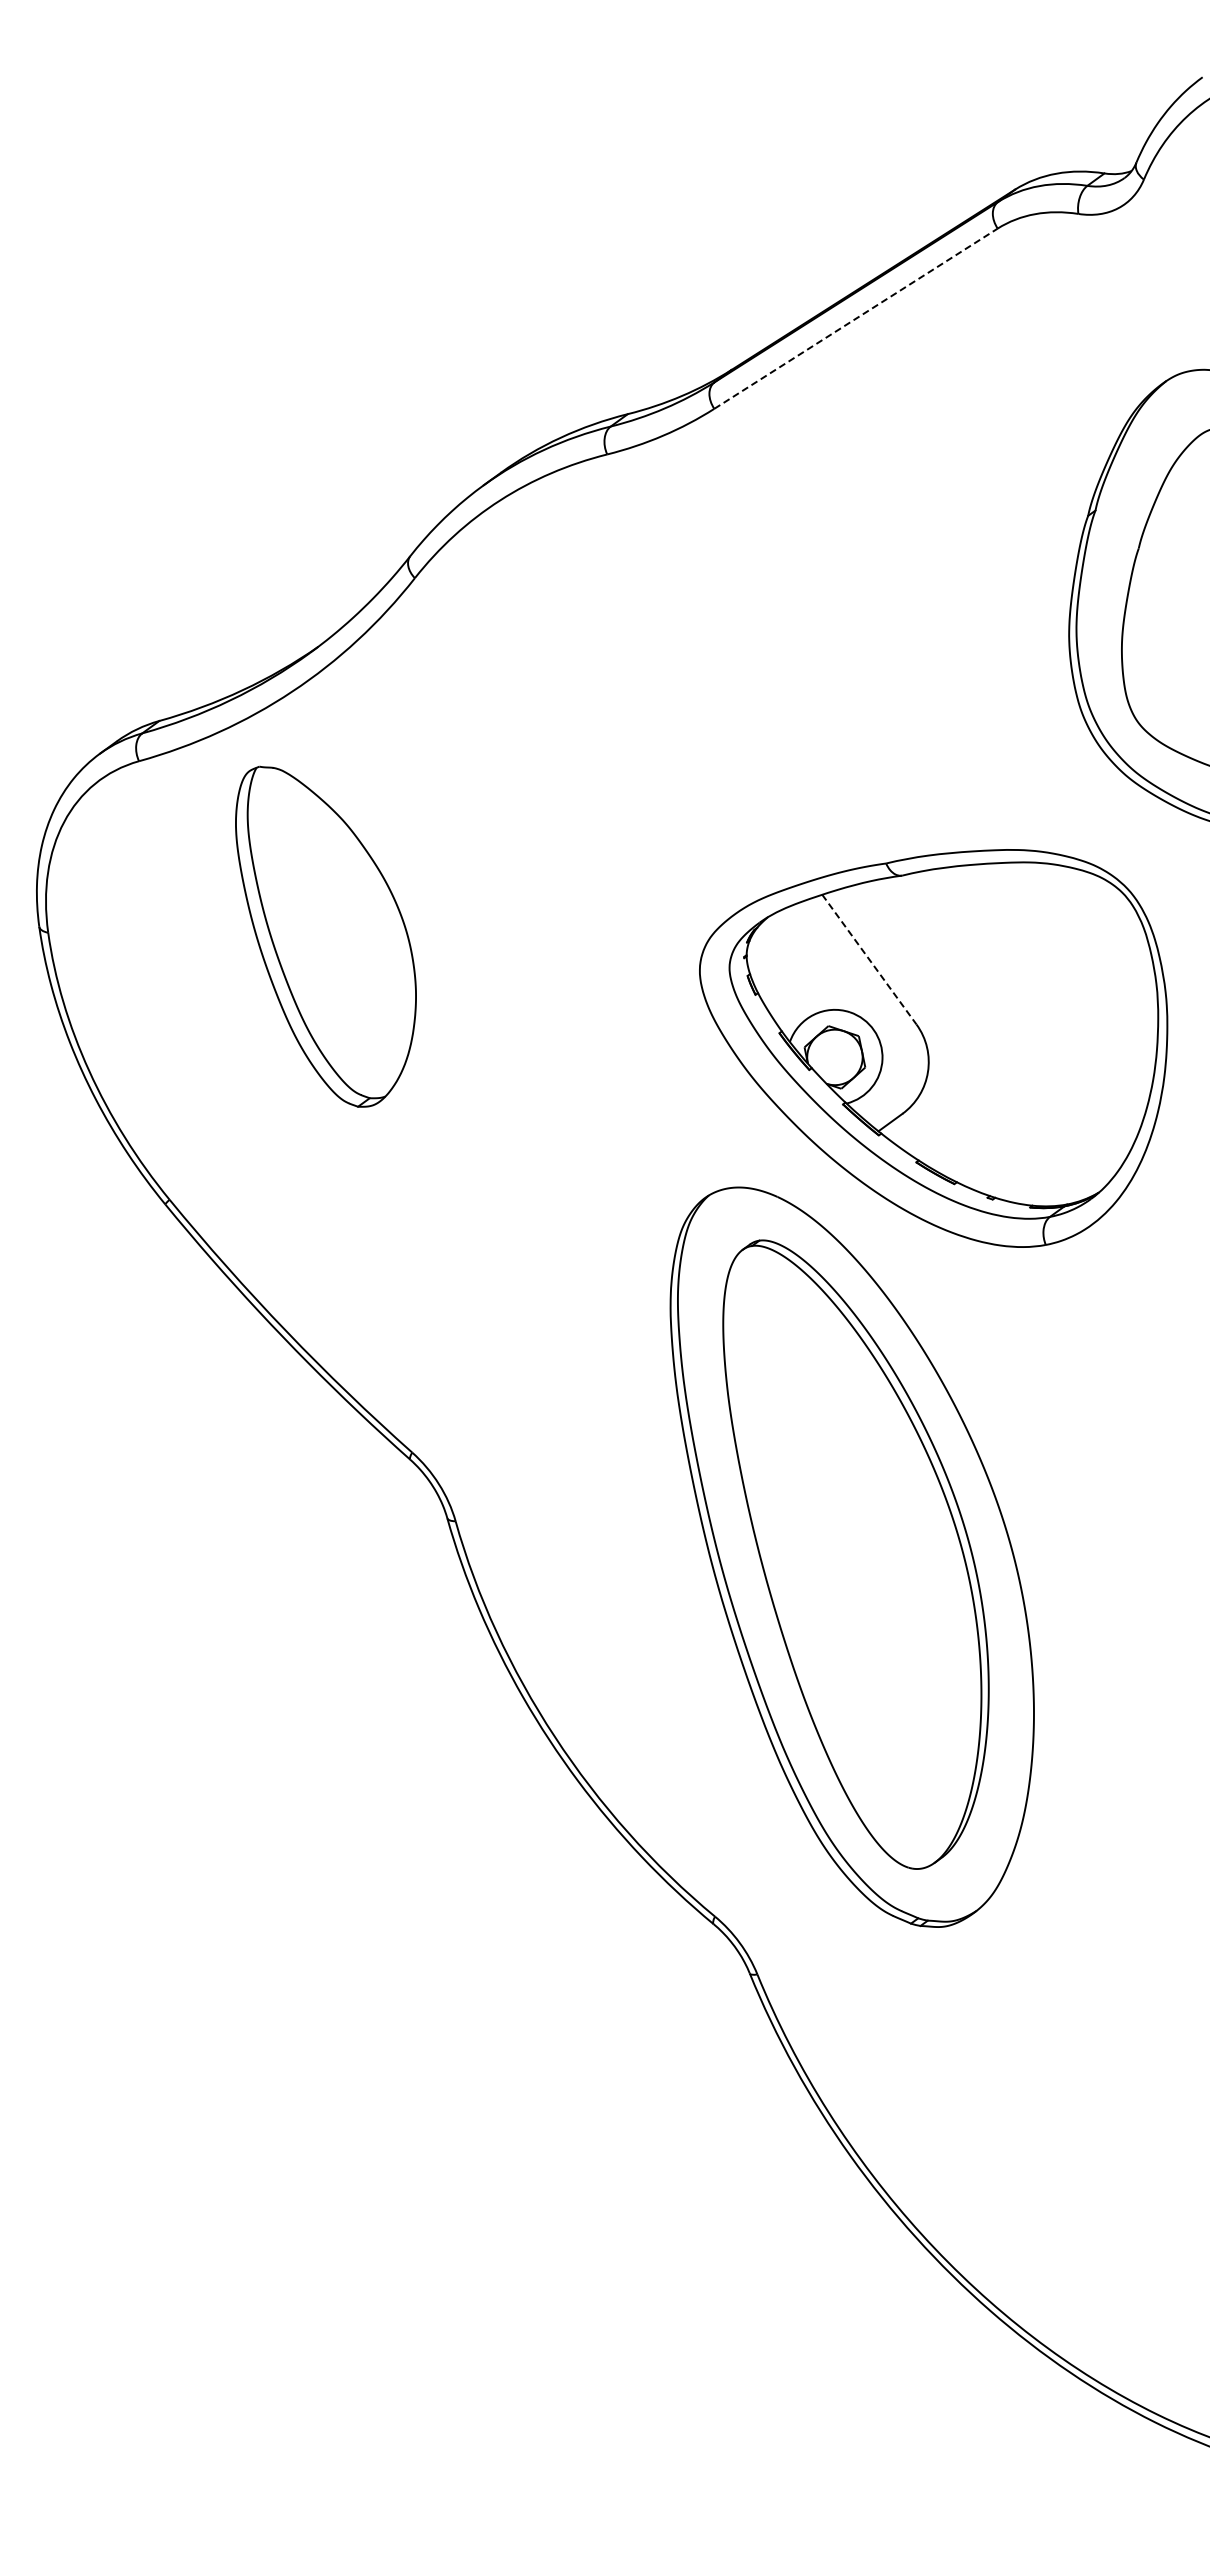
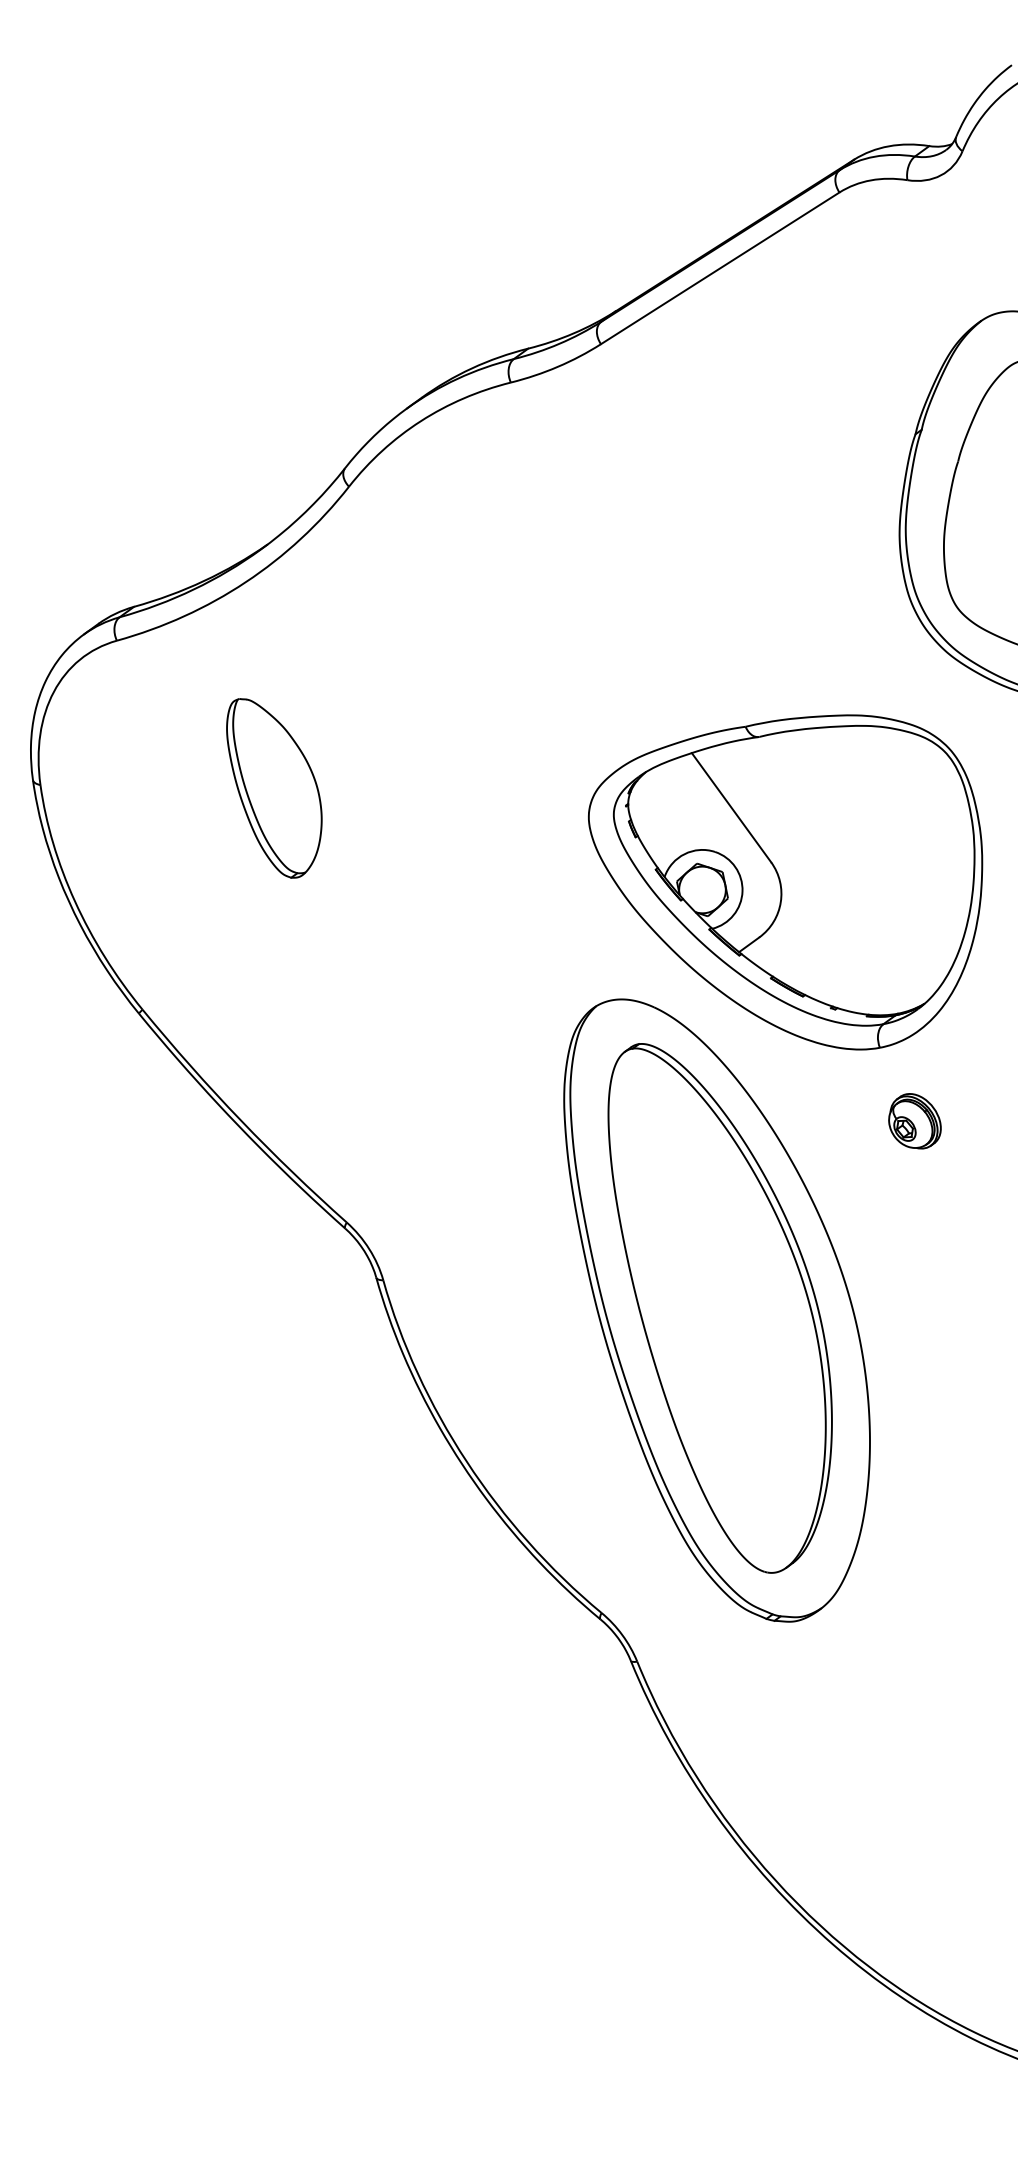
line: (856, 318) -> (720, 268), dashed -> solid
part: (326, 936) -> (274, 788), size x0.62
line: (869, 960) -> (731, 808), dashed -> solid
part: (1087, 1332) -> (915, 1121), added

